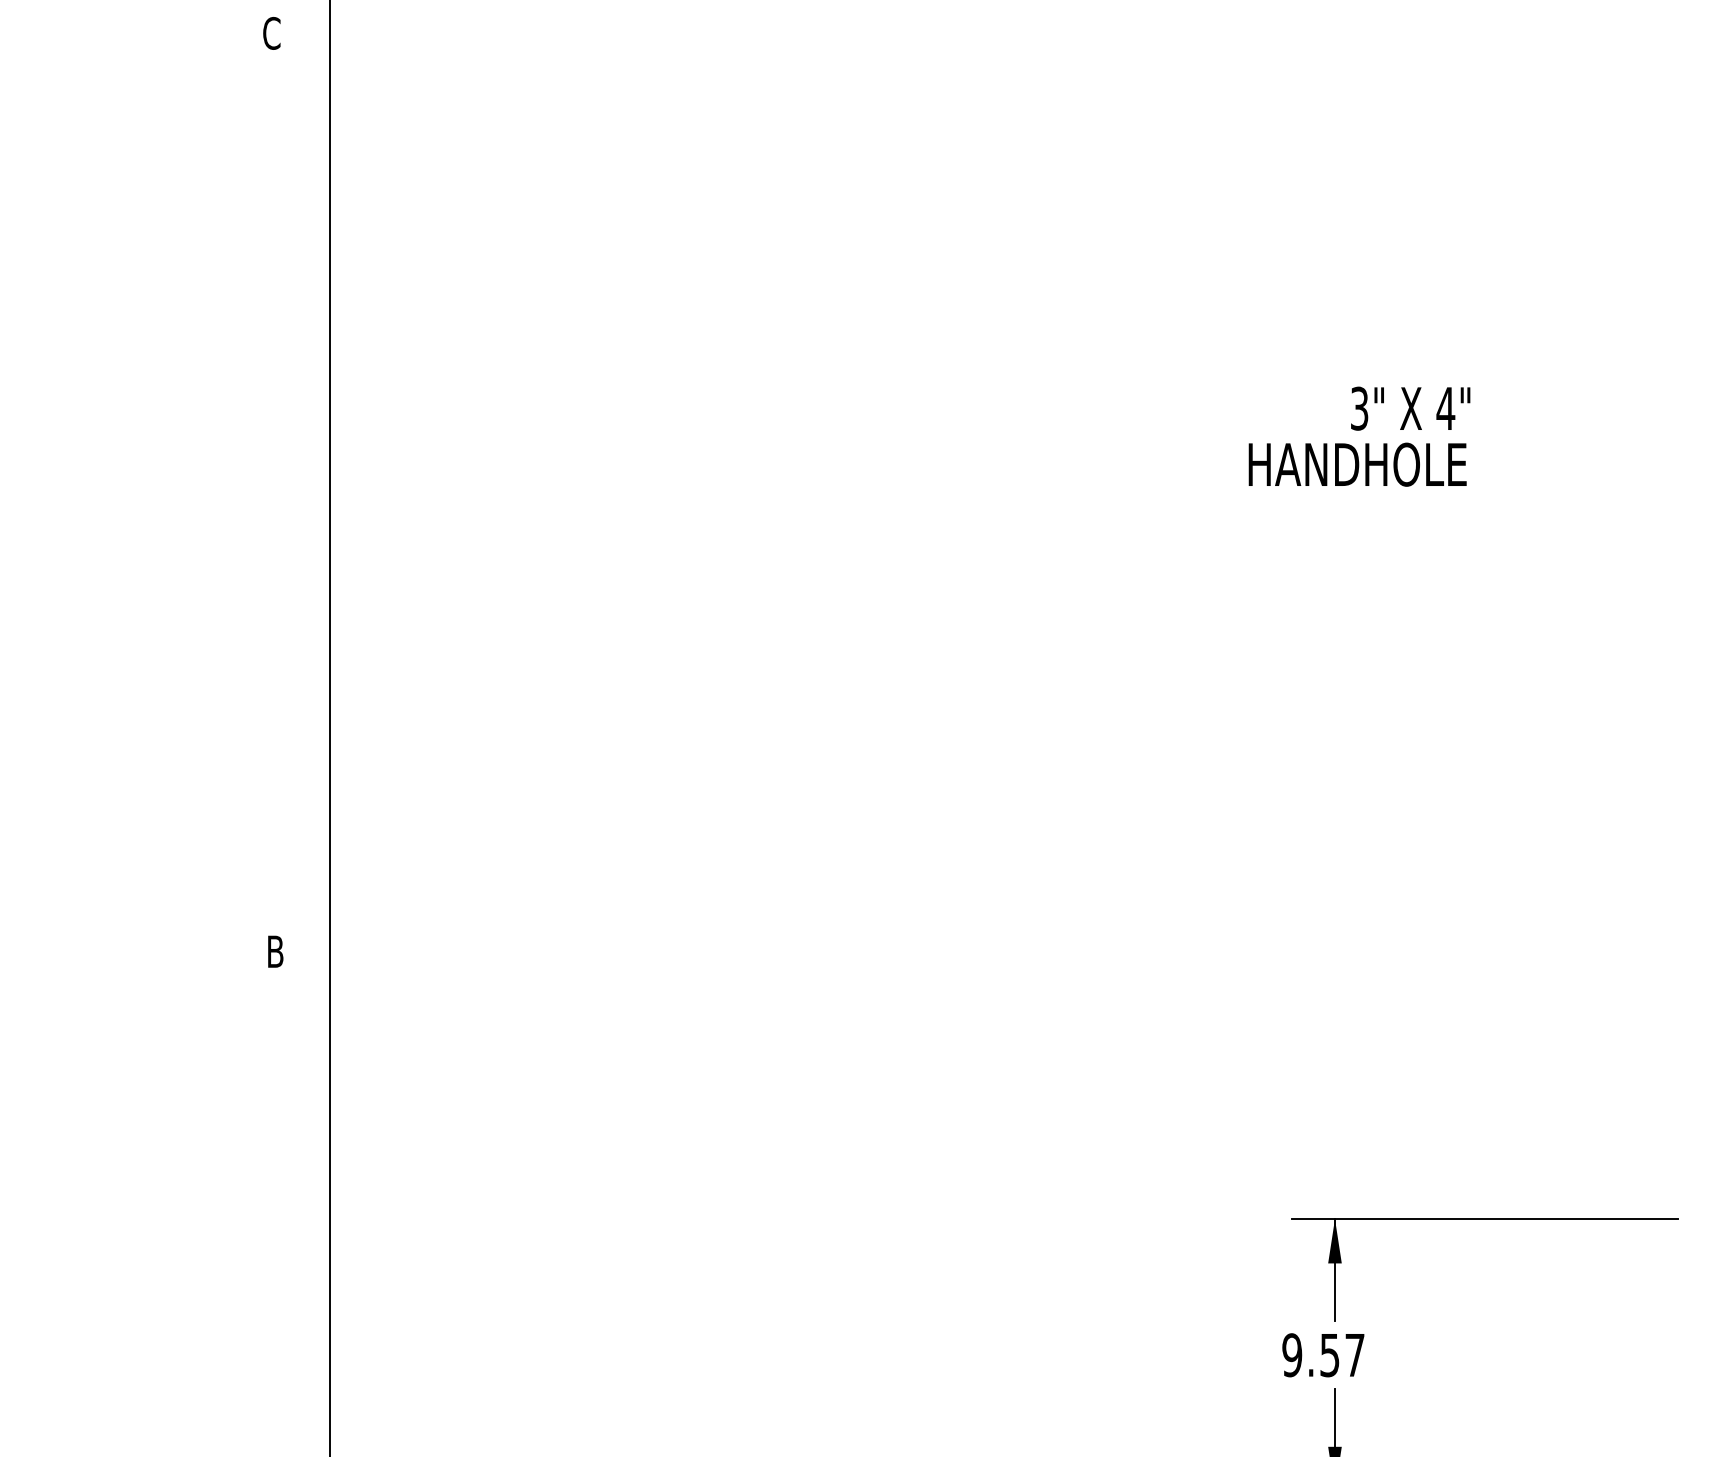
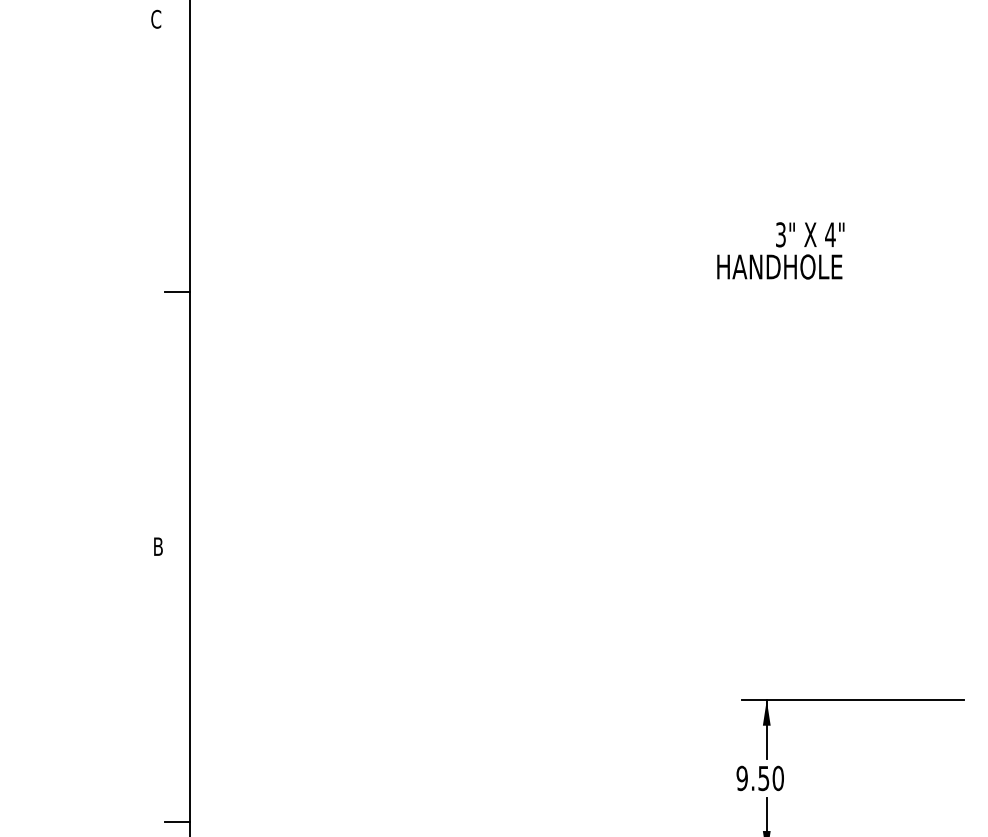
line: (308, 507) -> (177, 291), added
text: (1353, 1355) -> (777, 778), 9.57 -> 9.50
line: (308, 1431) -> (177, 822), added

